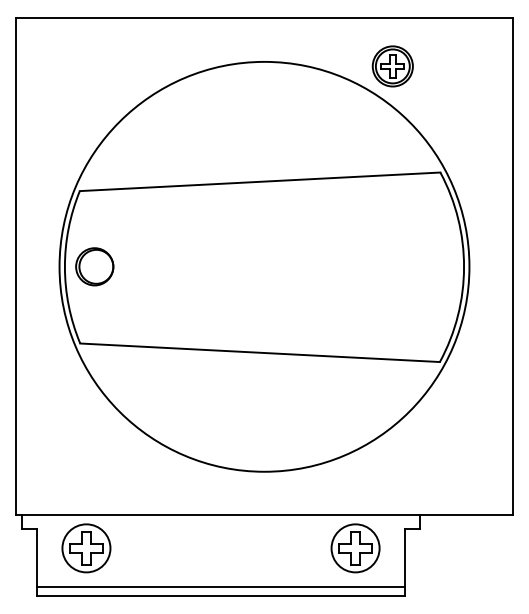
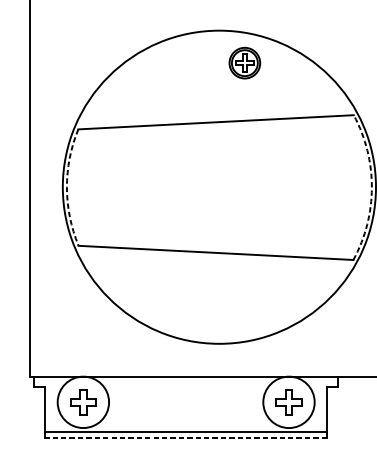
part: (392, 66) -> (244, 63), moved
part: (94, 266) -> (89, 186), removed
arc: (64, 267) -> (66, 187), solid -> dashed
arc: (464, 267) -> (372, 187), solid -> dashed
circle: (86, 548) -> (83, 402), size x1.4
circle: (355, 548) -> (288, 402), size x1.4
line: (220, 595) -> (185, 438), solid -> dashed

